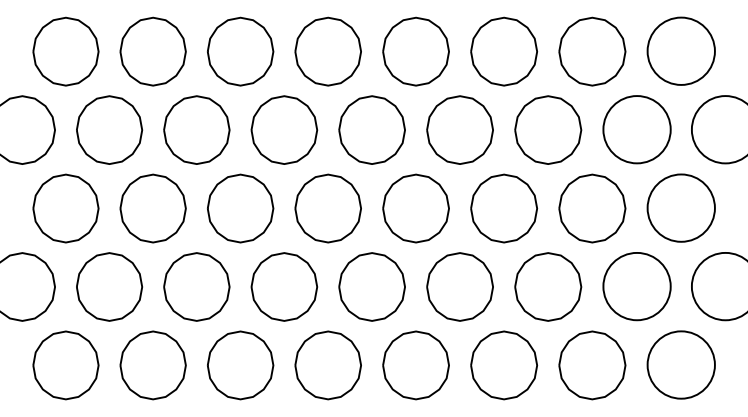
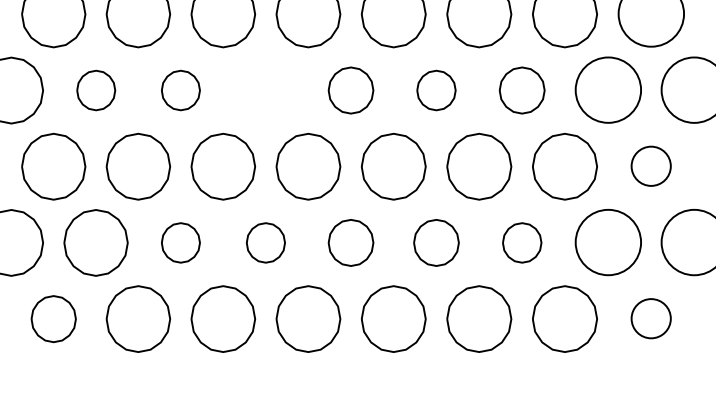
part: (109, 129) -> (96, 89), size x0.6
part: (196, 129) -> (180, 89), size x0.6
part: (284, 129) -> (265, 89), removed
part: (371, 129) -> (350, 89), size x0.7
part: (459, 129) -> (435, 89), size x0.6
part: (548, 129) -> (522, 89), size x0.7
part: (680, 207) -> (650, 165), size x0.6
part: (196, 286) -> (180, 242), size x0.6
part: (284, 286) -> (265, 242), size x0.6
part: (371, 286) -> (350, 242), size x0.7
part: (459, 286) -> (435, 242), size x0.7
part: (548, 286) -> (522, 242), size x0.6
part: (680, 364) -> (650, 318), size x0.6
part: (65, 365) -> (53, 319), size x0.7

